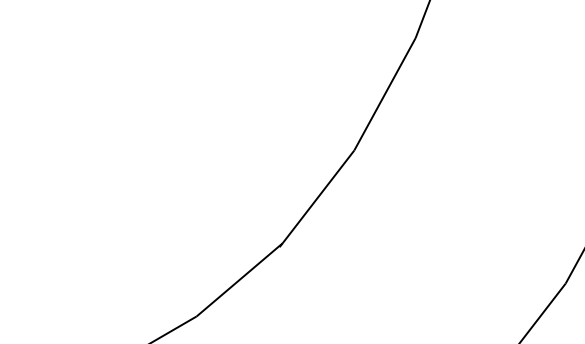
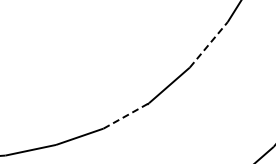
line: (384, 93) -> (208, 44), solid -> dashed
line: (239, 278) -> (126, 115), solid -> dashed

